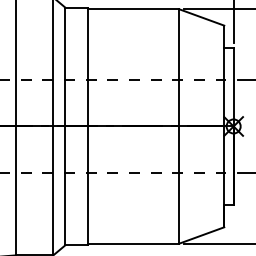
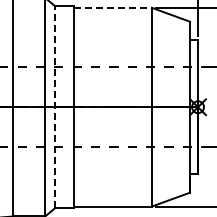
line: (133, 8) -> (113, 7), solid -> dashed
line: (65, 126) -> (55, 107), solid -> dashed

